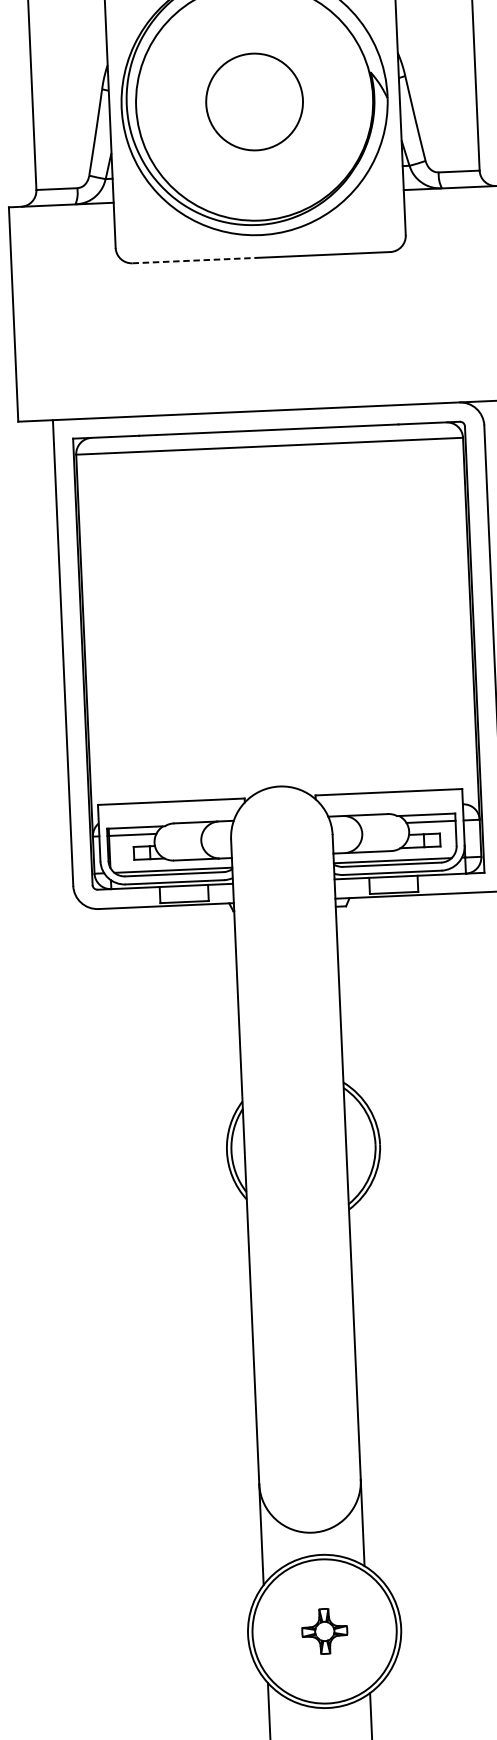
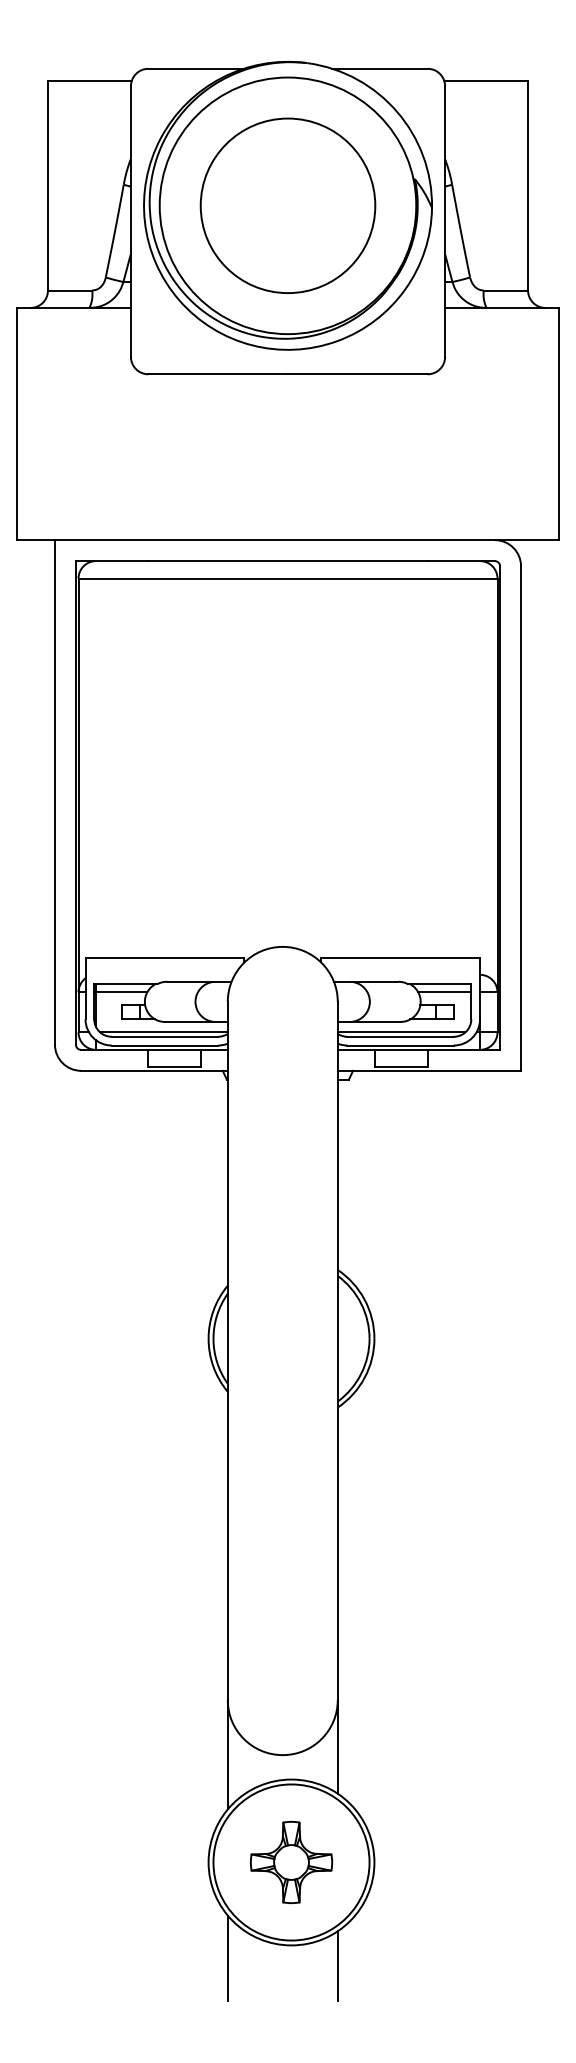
circle: (254, 101) -> (287, 205), size x1.67
line: (197, 260) -> (218, 374), dashed -> solid
part: (324, 1631) -> (291, 1862), size x1.67

